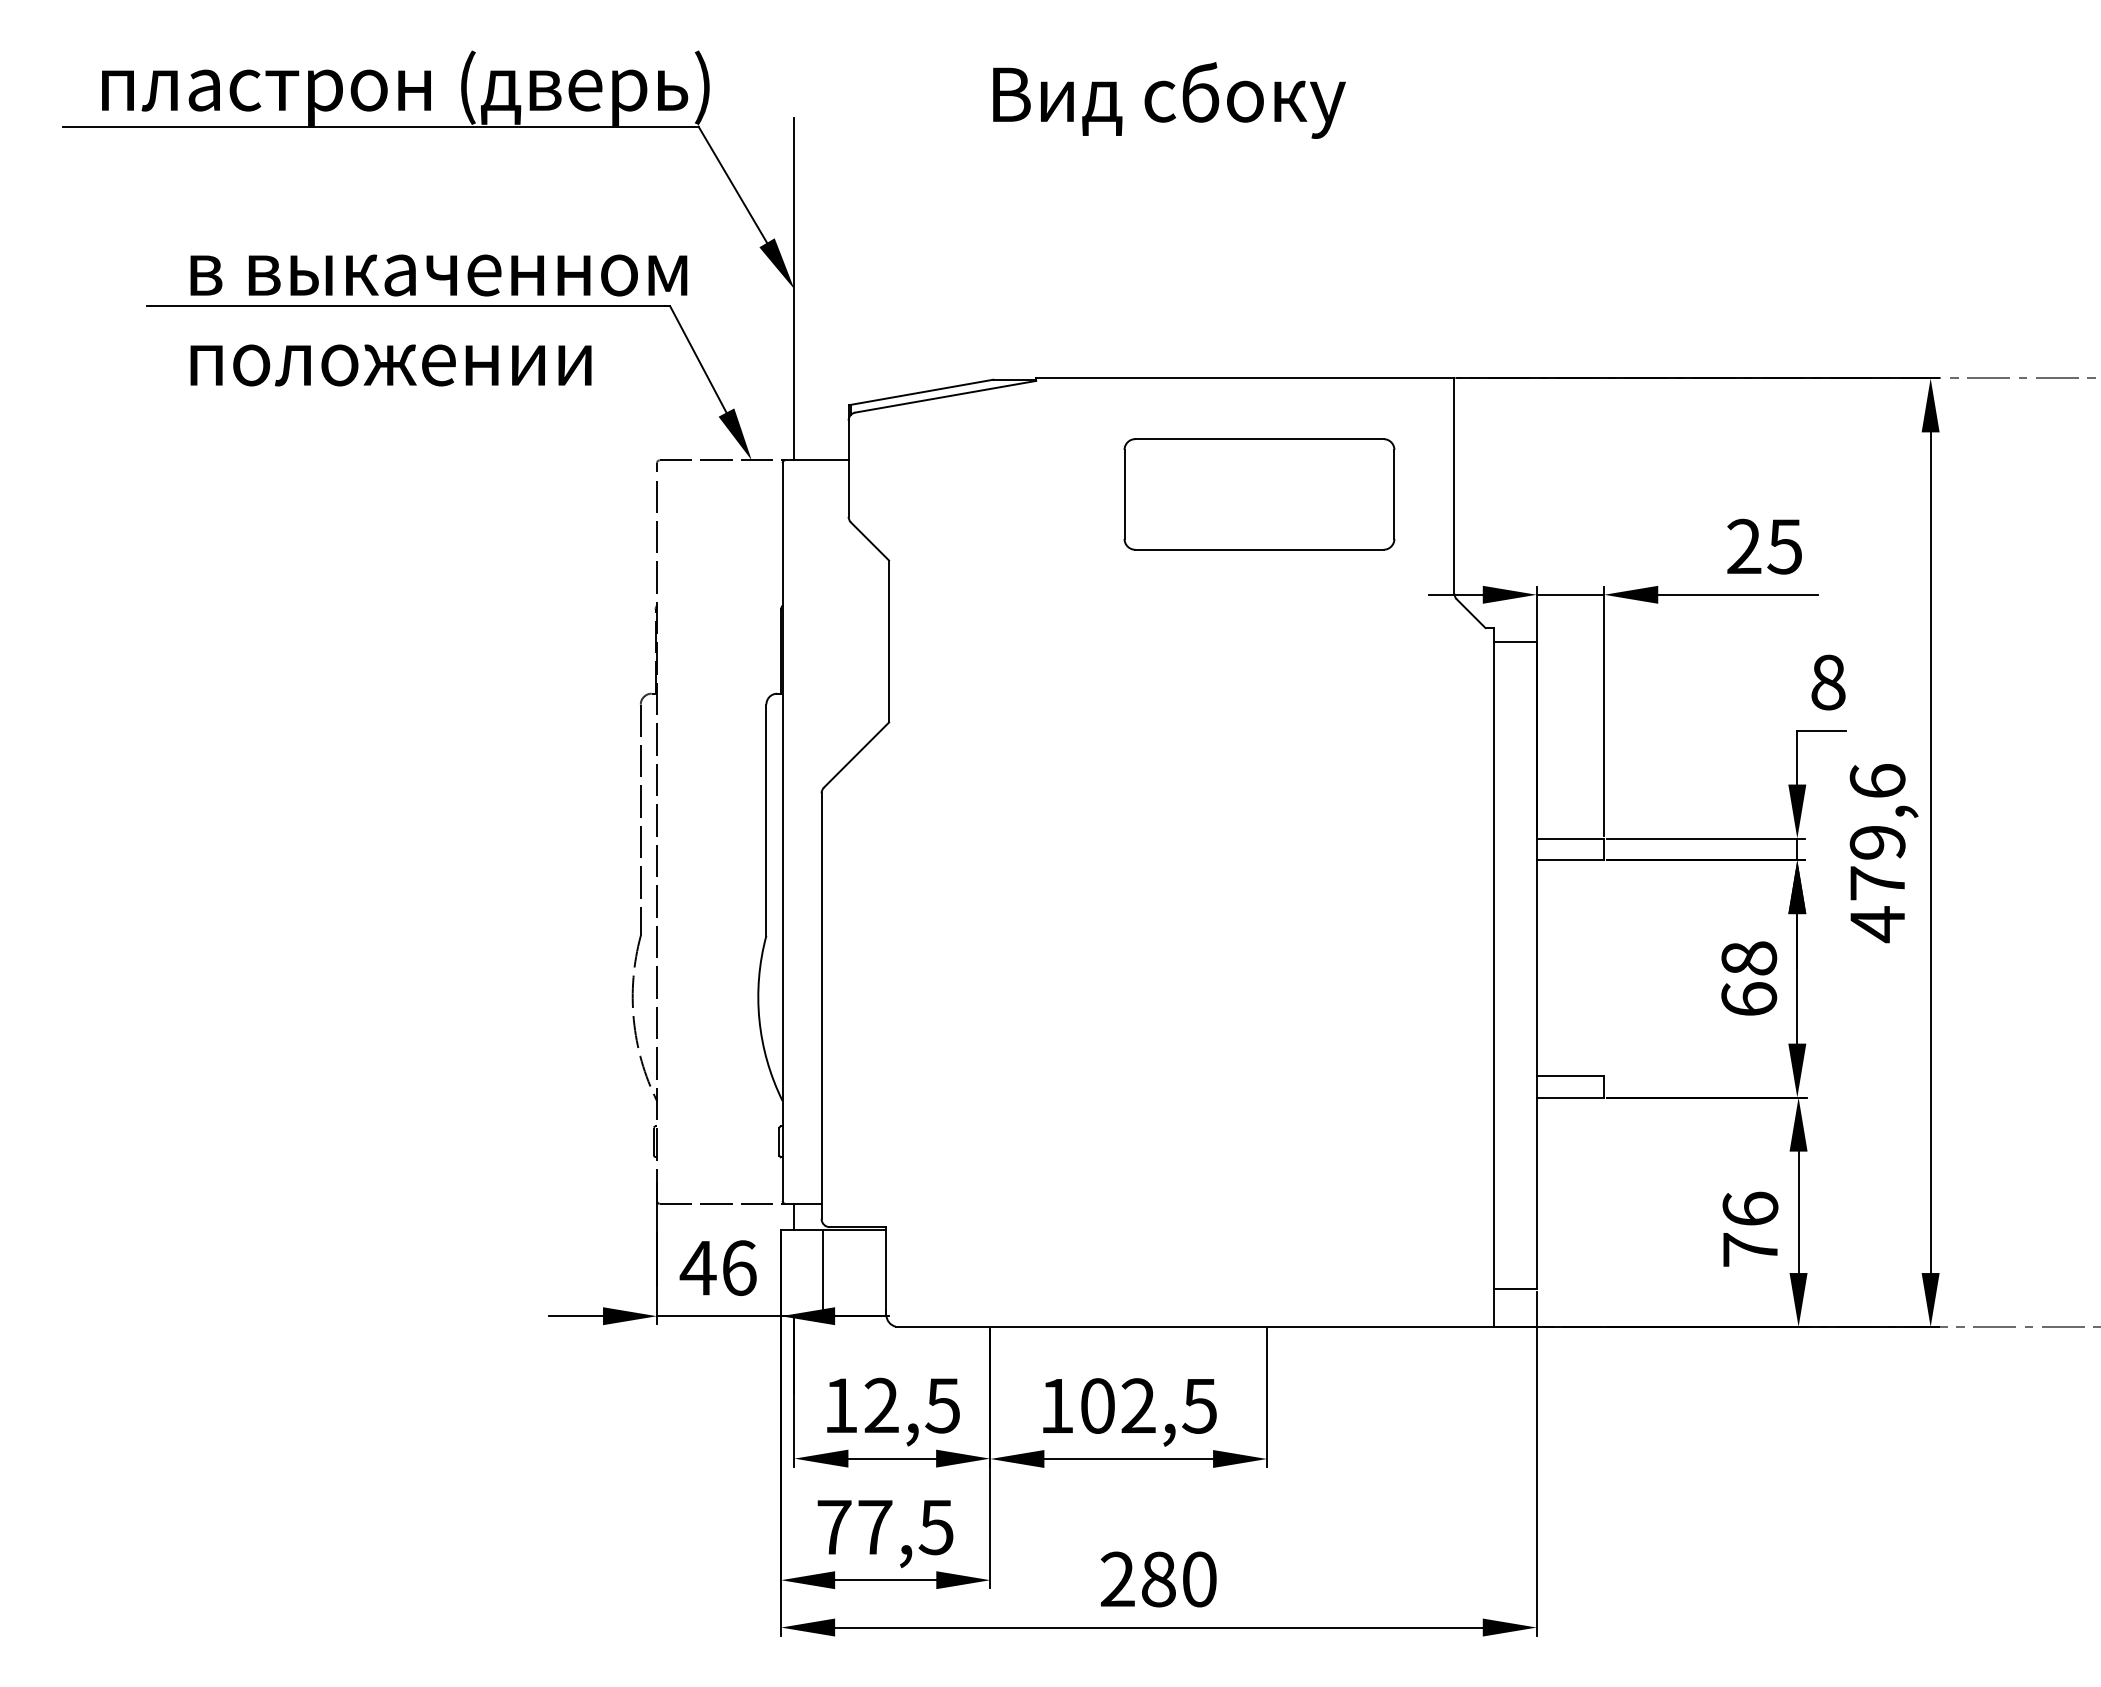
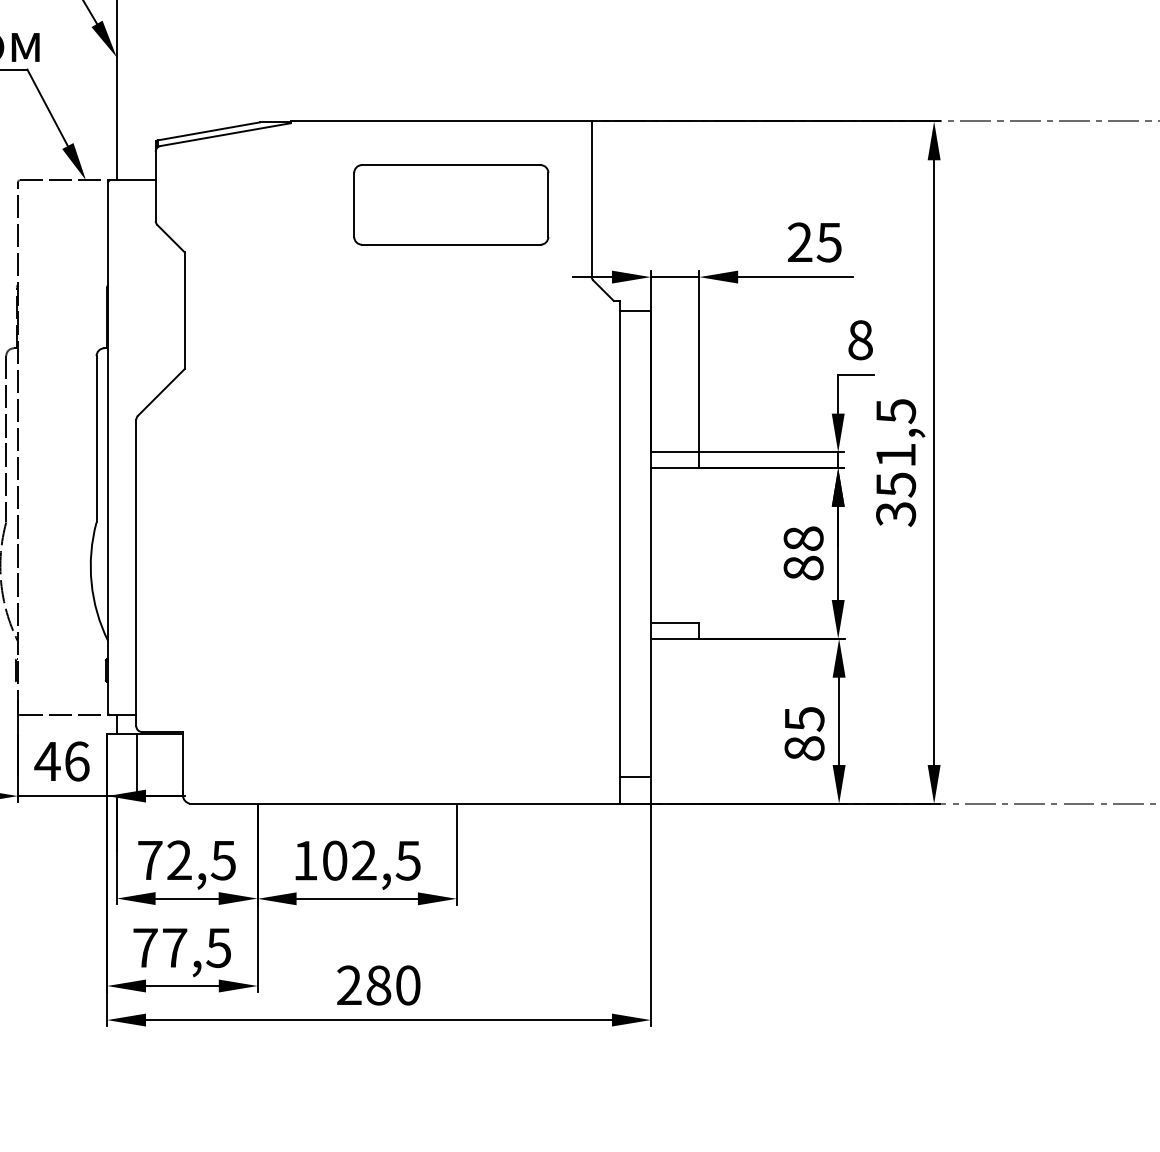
text: (1877, 853) -> (895, 463), 479,6 -> 351,5
text: (1749, 999) -> (803, 568), 68 -> 88
text: (1750, 1228) -> (804, 733), 76 -> 85
text: (841, 1405) -> (150, 860), 12,5 -> 72,5

